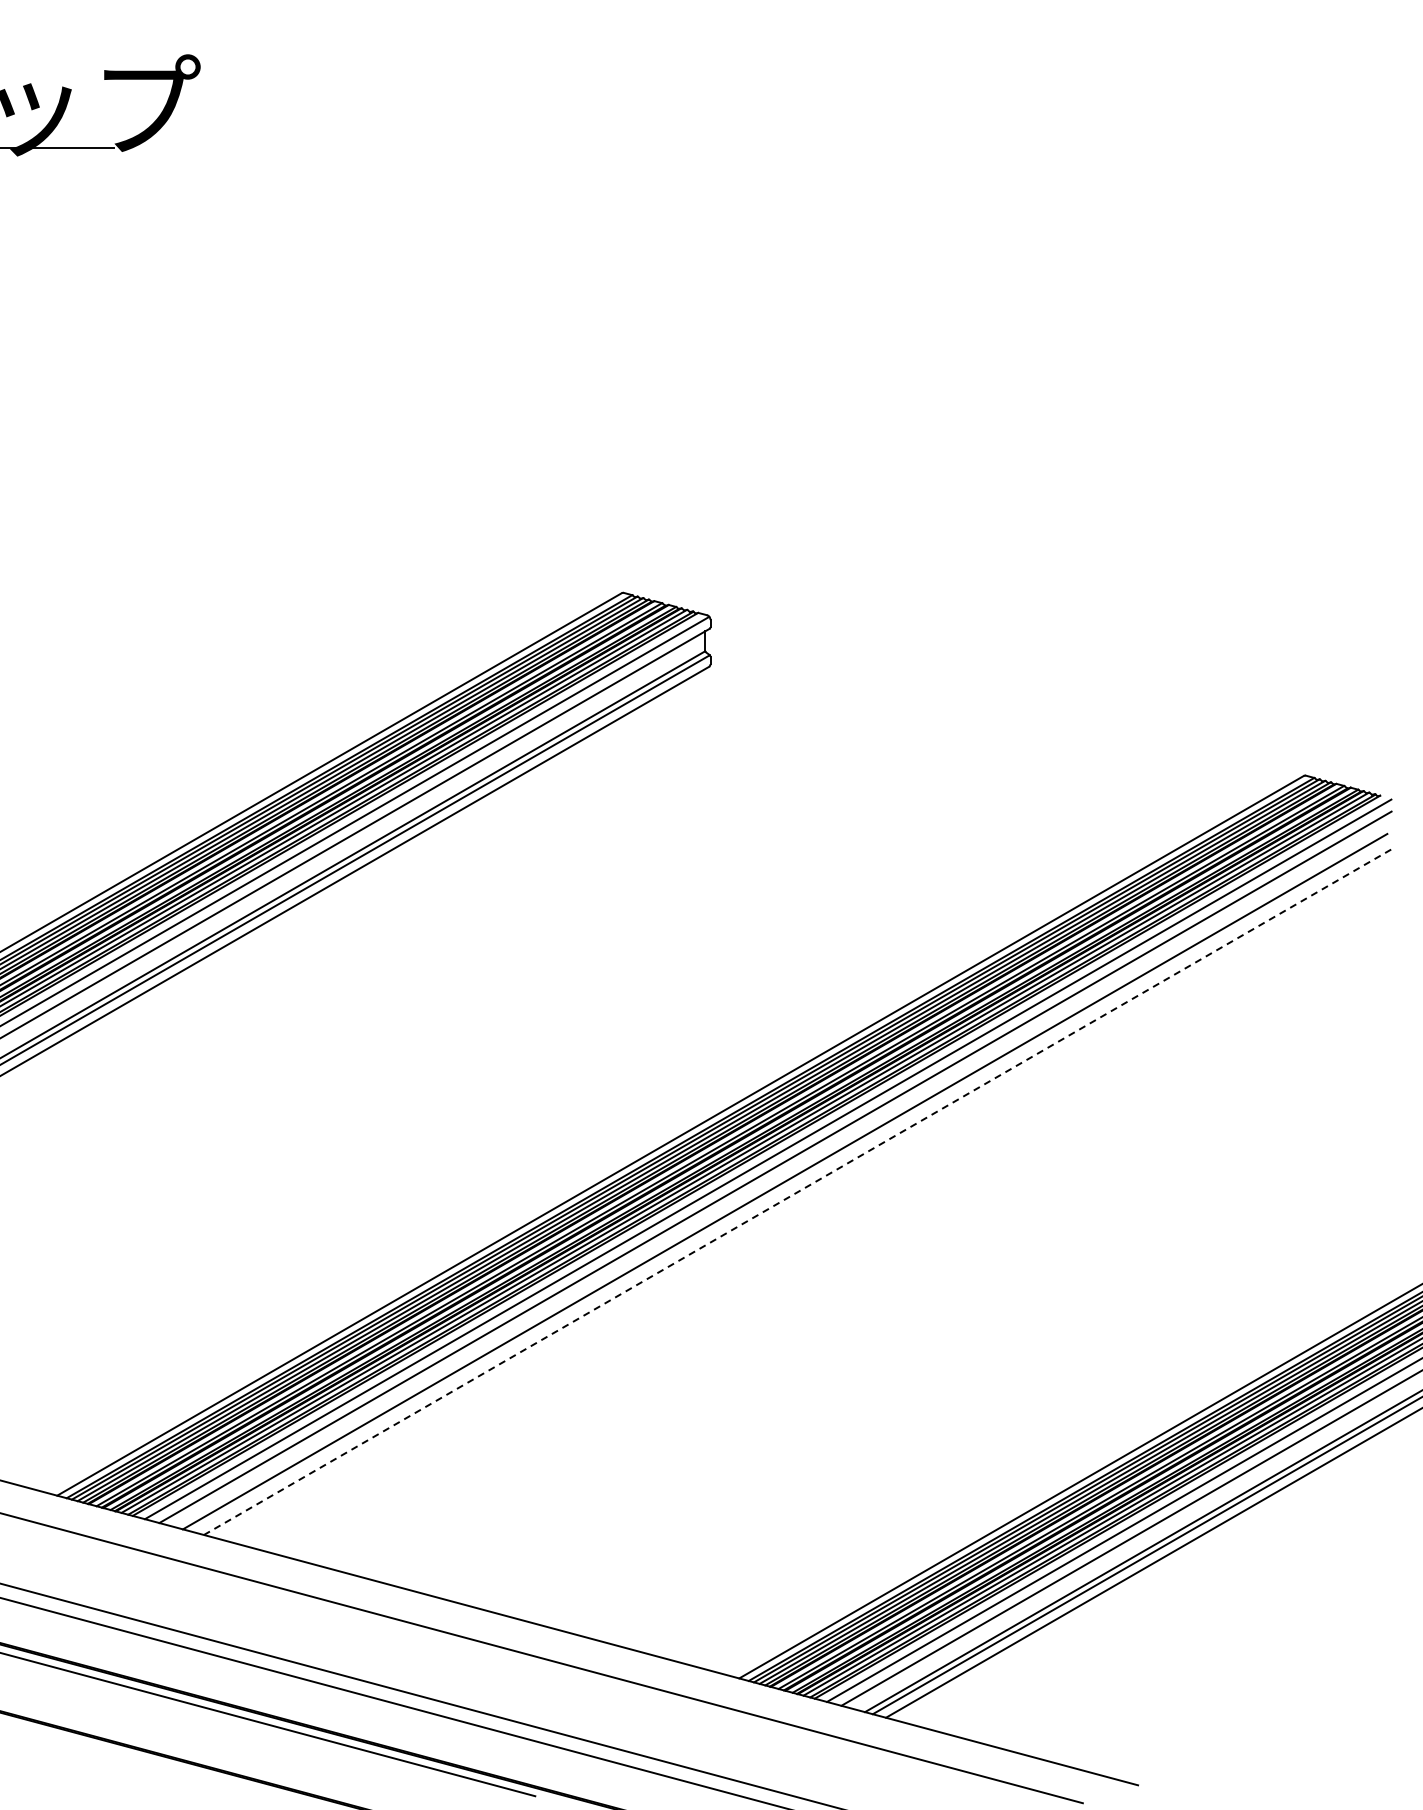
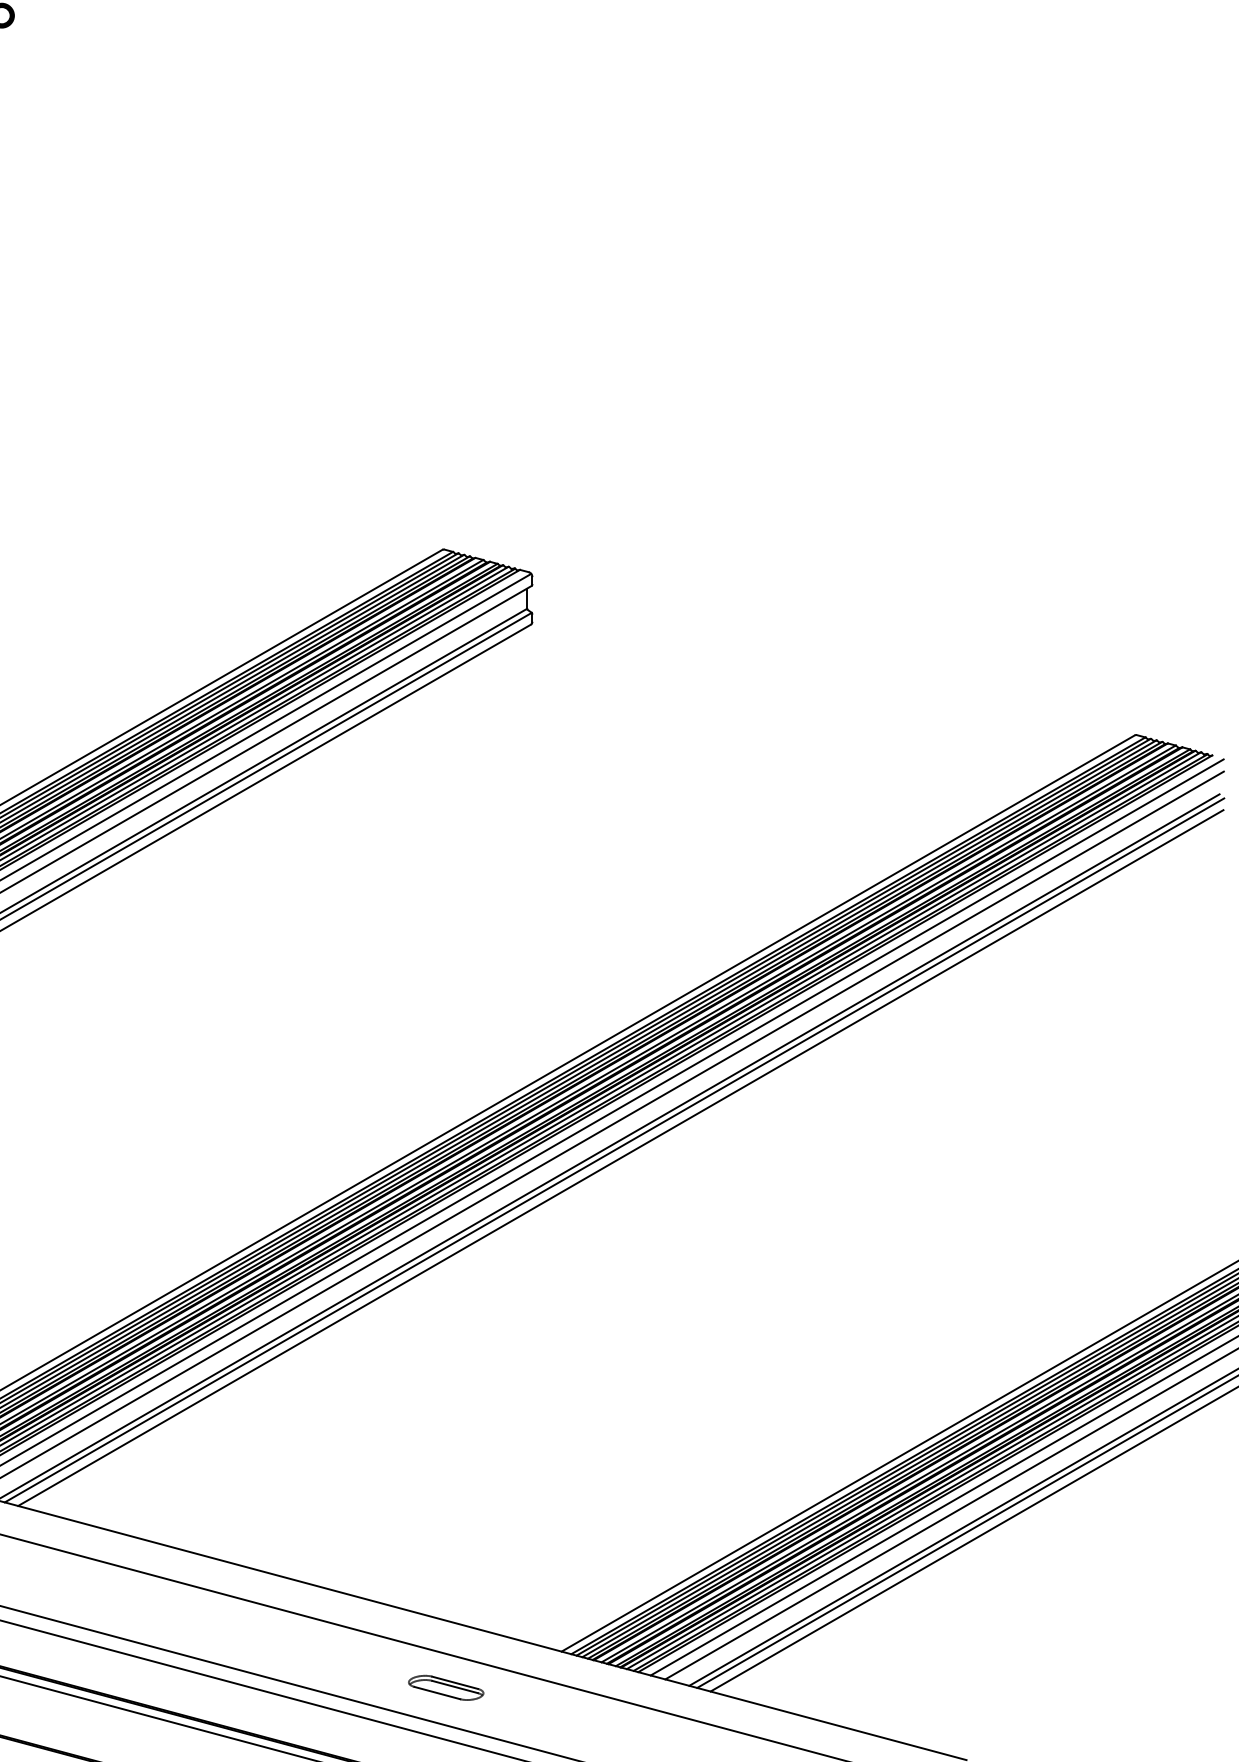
line: (790, 1184) -> (613, 1150), added
line: (797, 1192) -> (620, 1158), dashed -> solid
part: (625, 1713) -> (446, 1687), added

